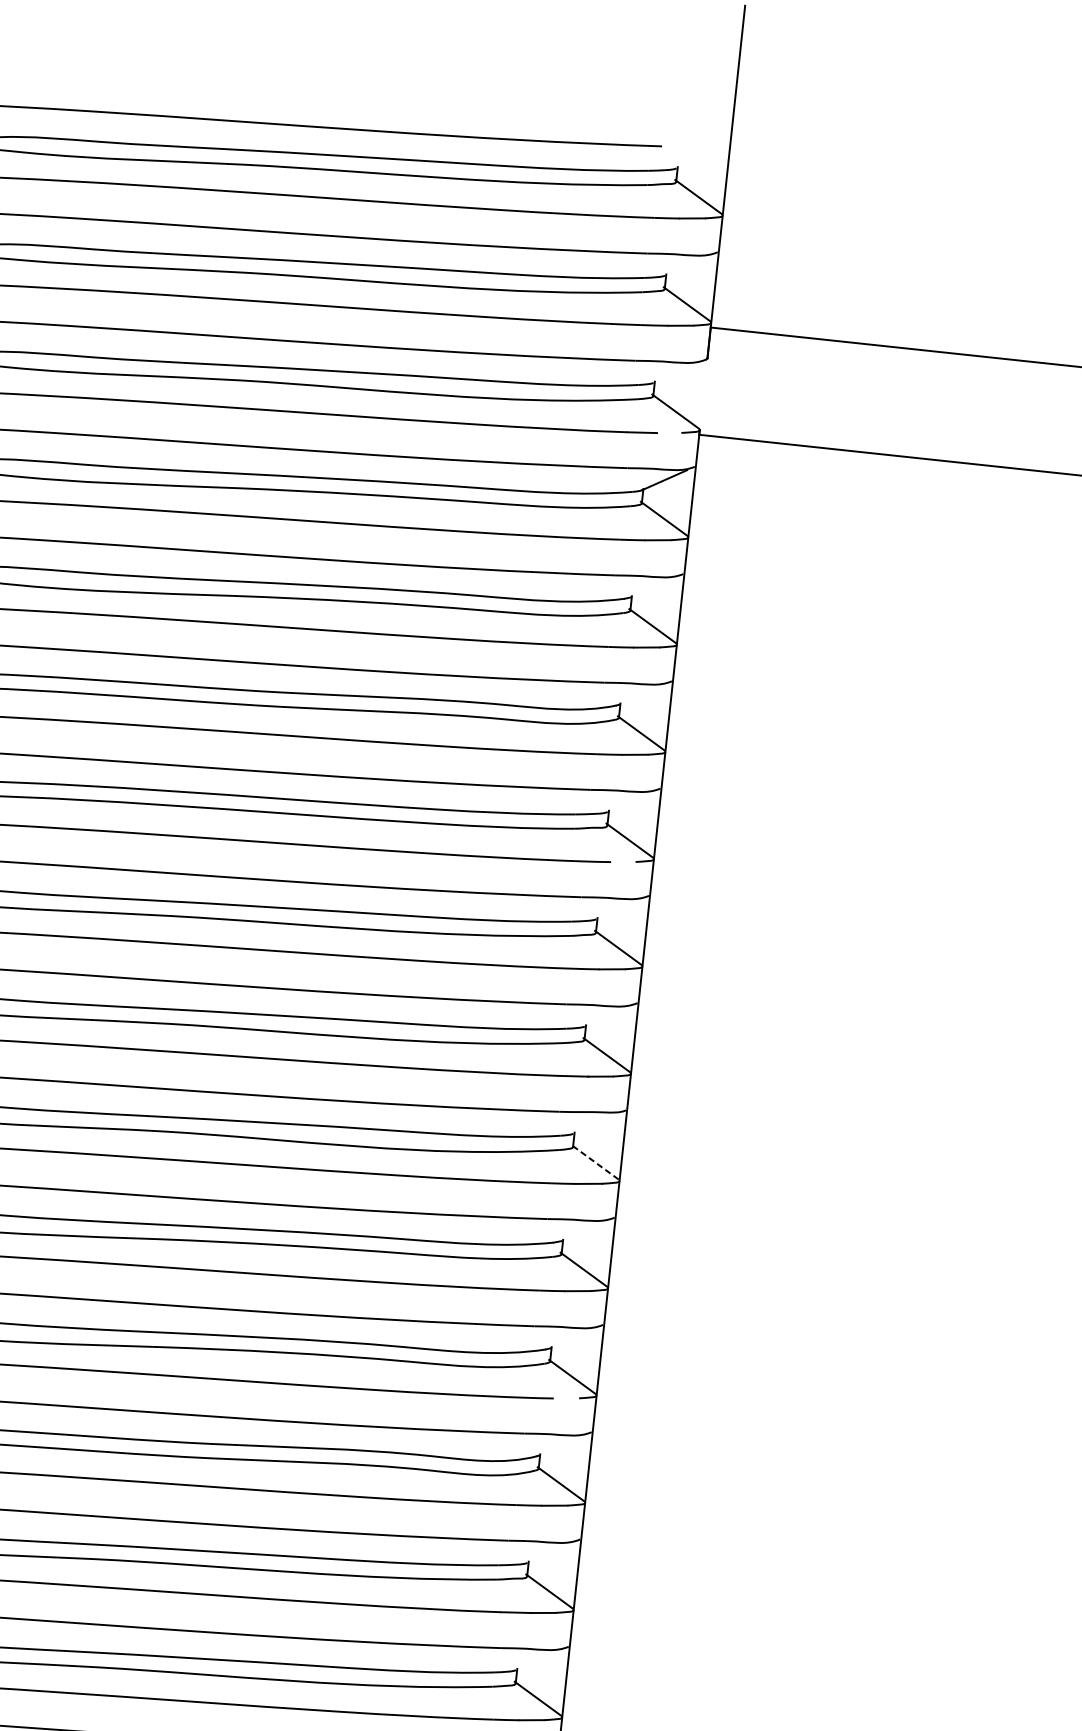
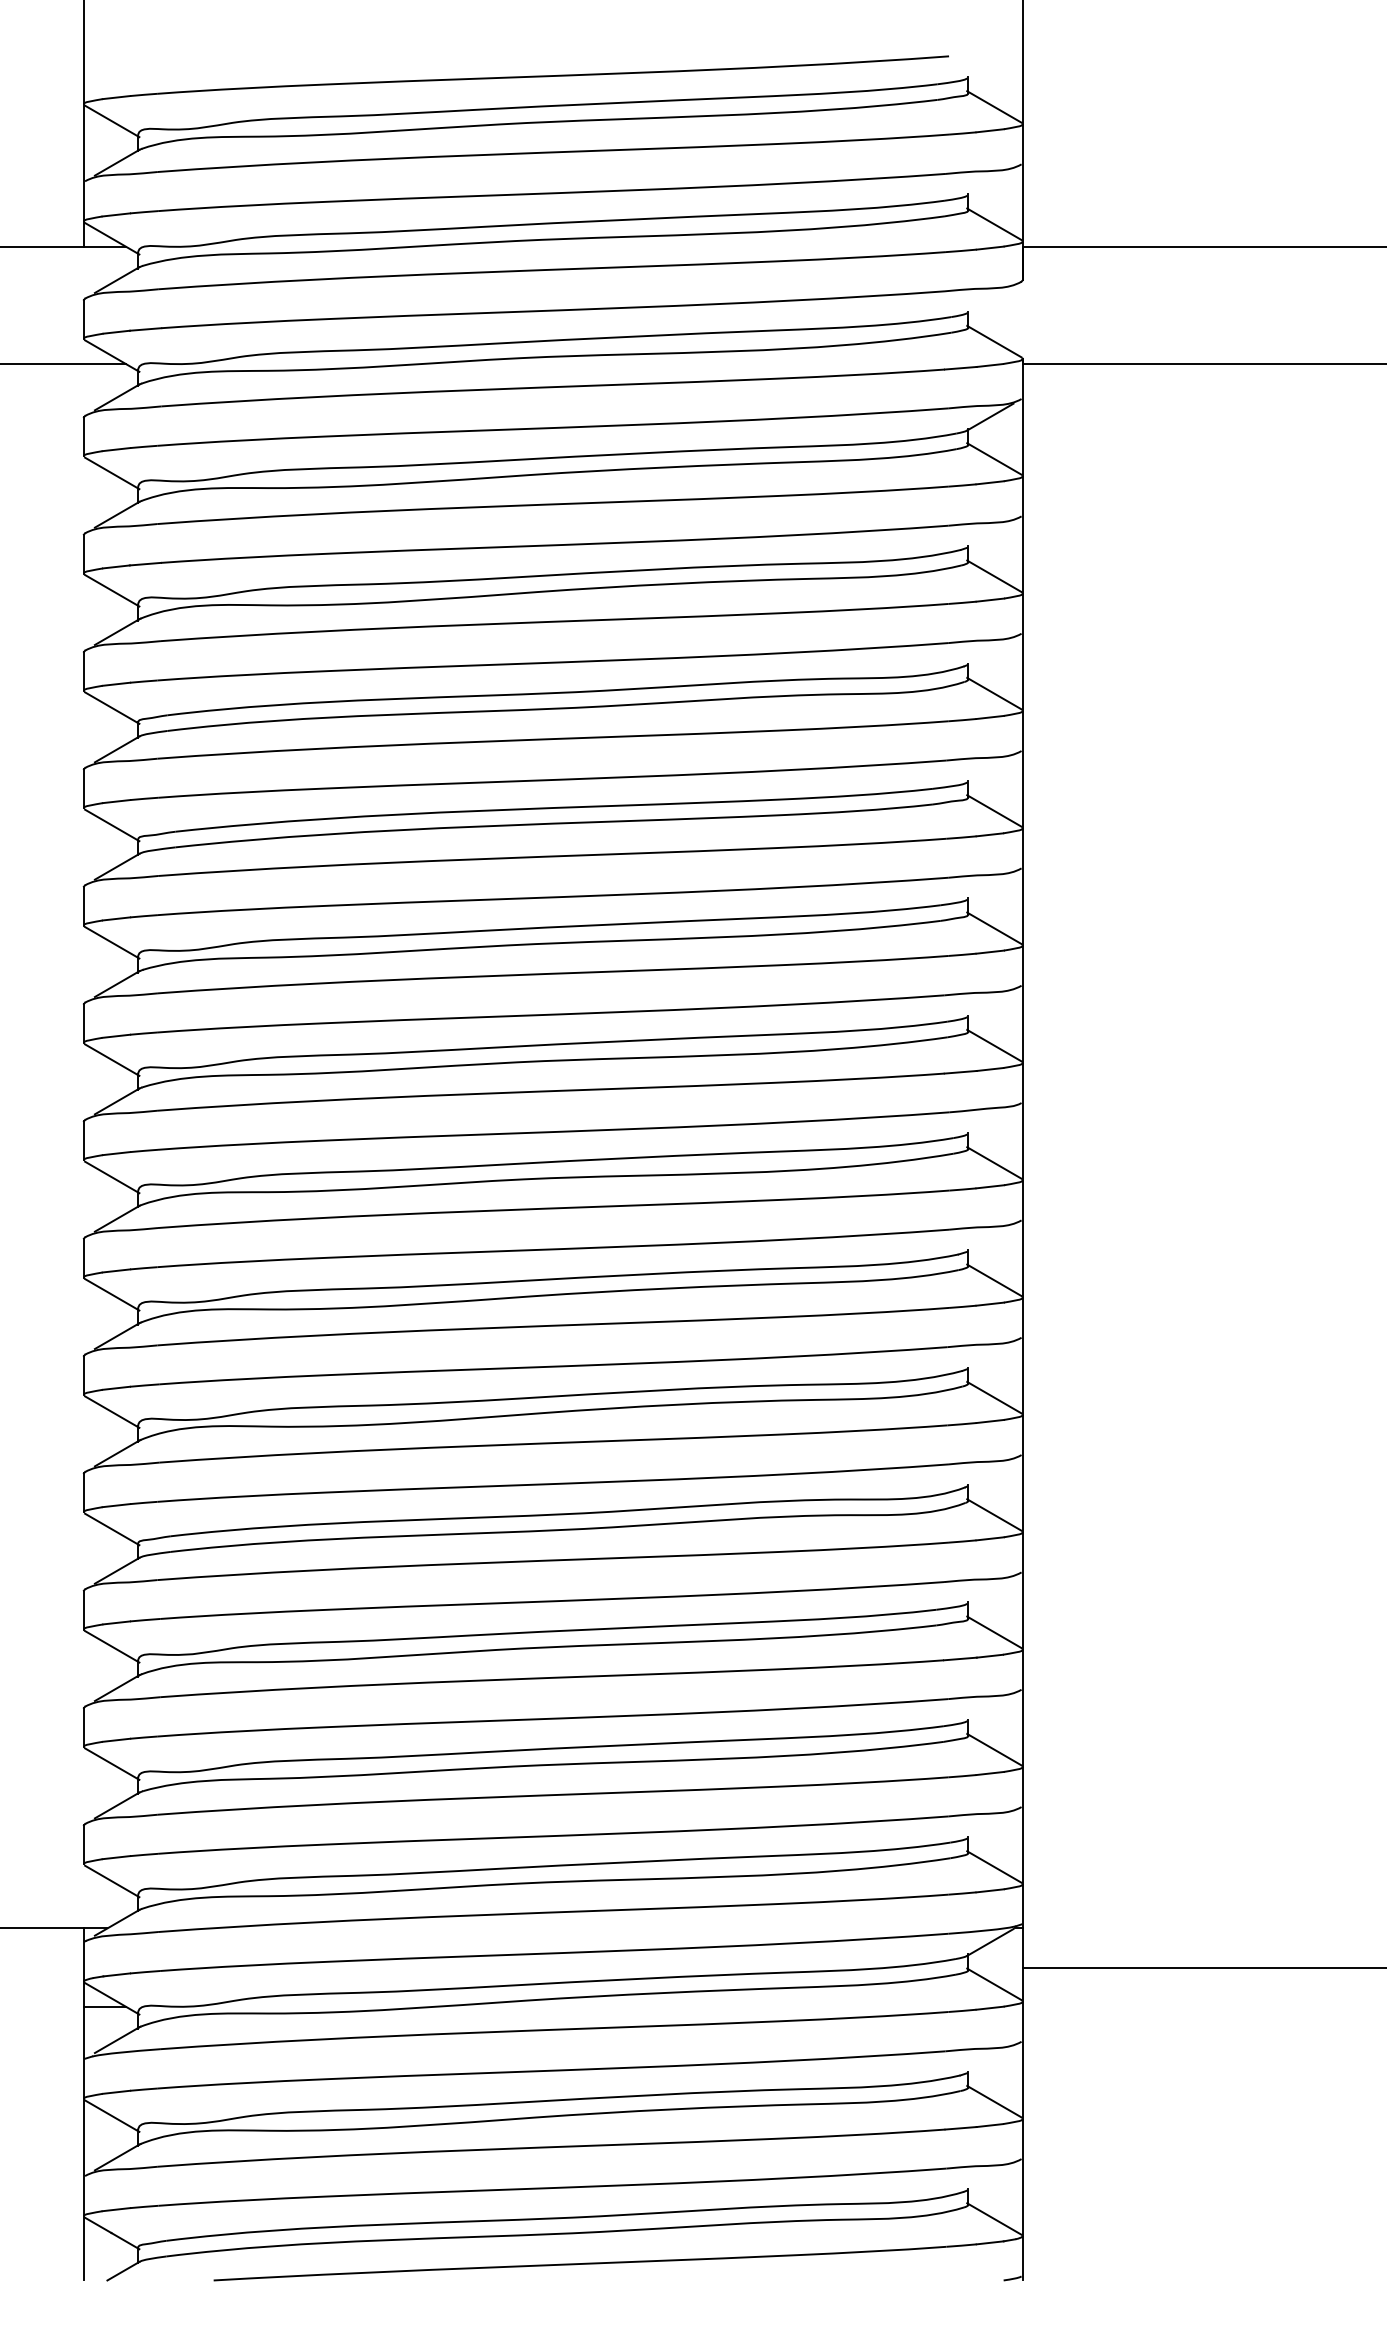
line: (668, 432) -> (989, 365), added
line: (623, 861) -> (989, 834), added
line: (594, 1161) -> (993, 1162), dashed -> solid
line: (565, 1398) -> (989, 1421), added

